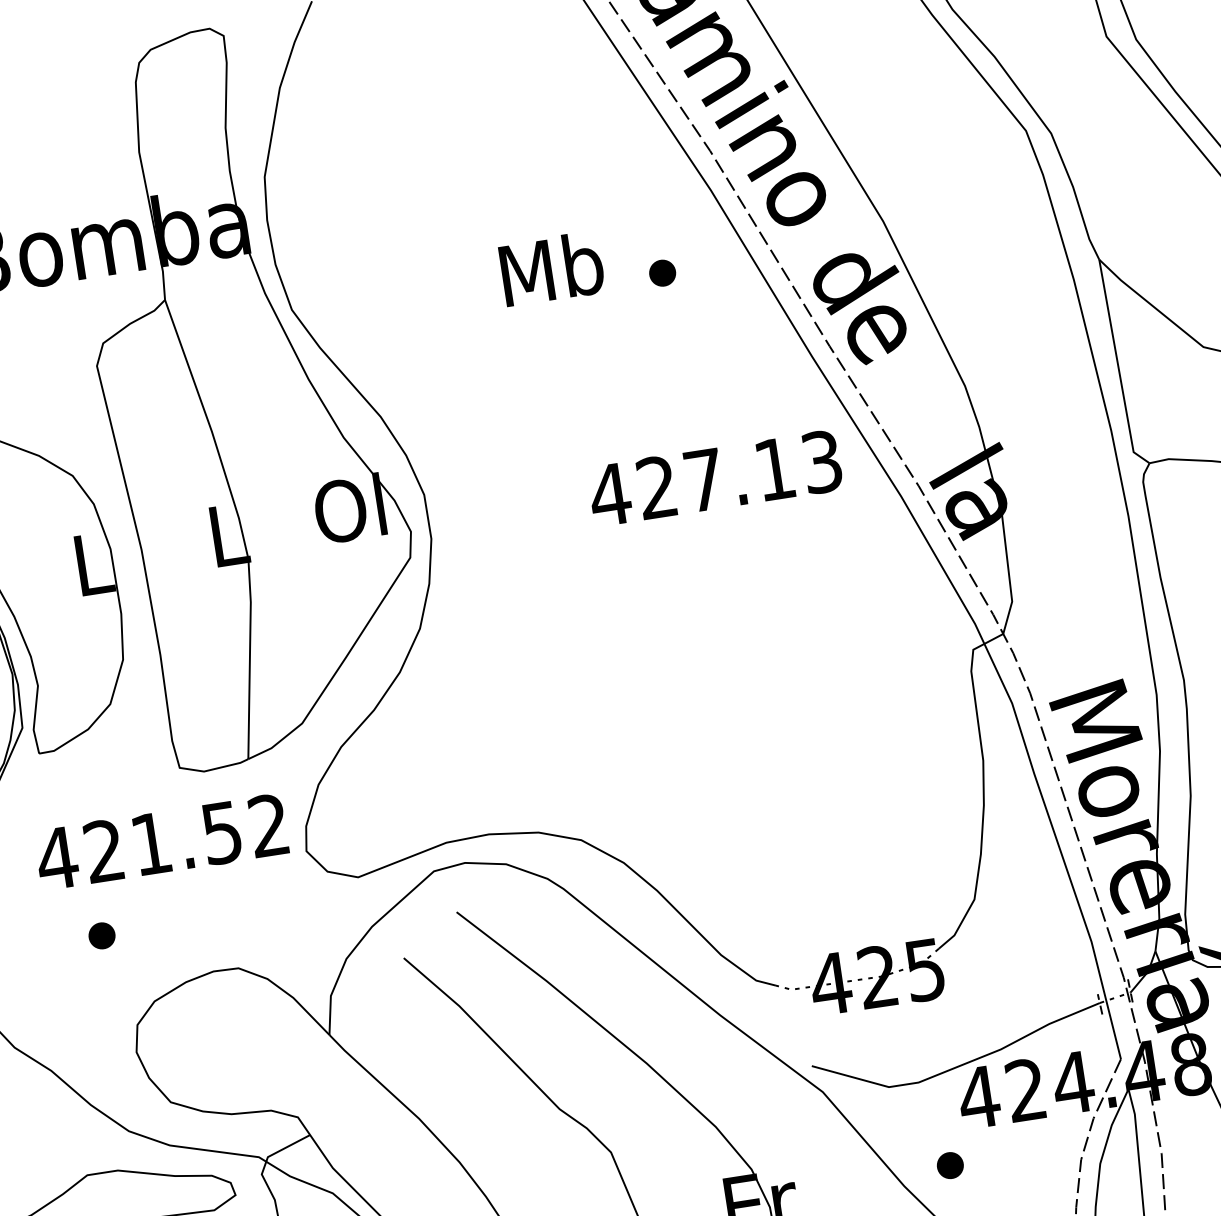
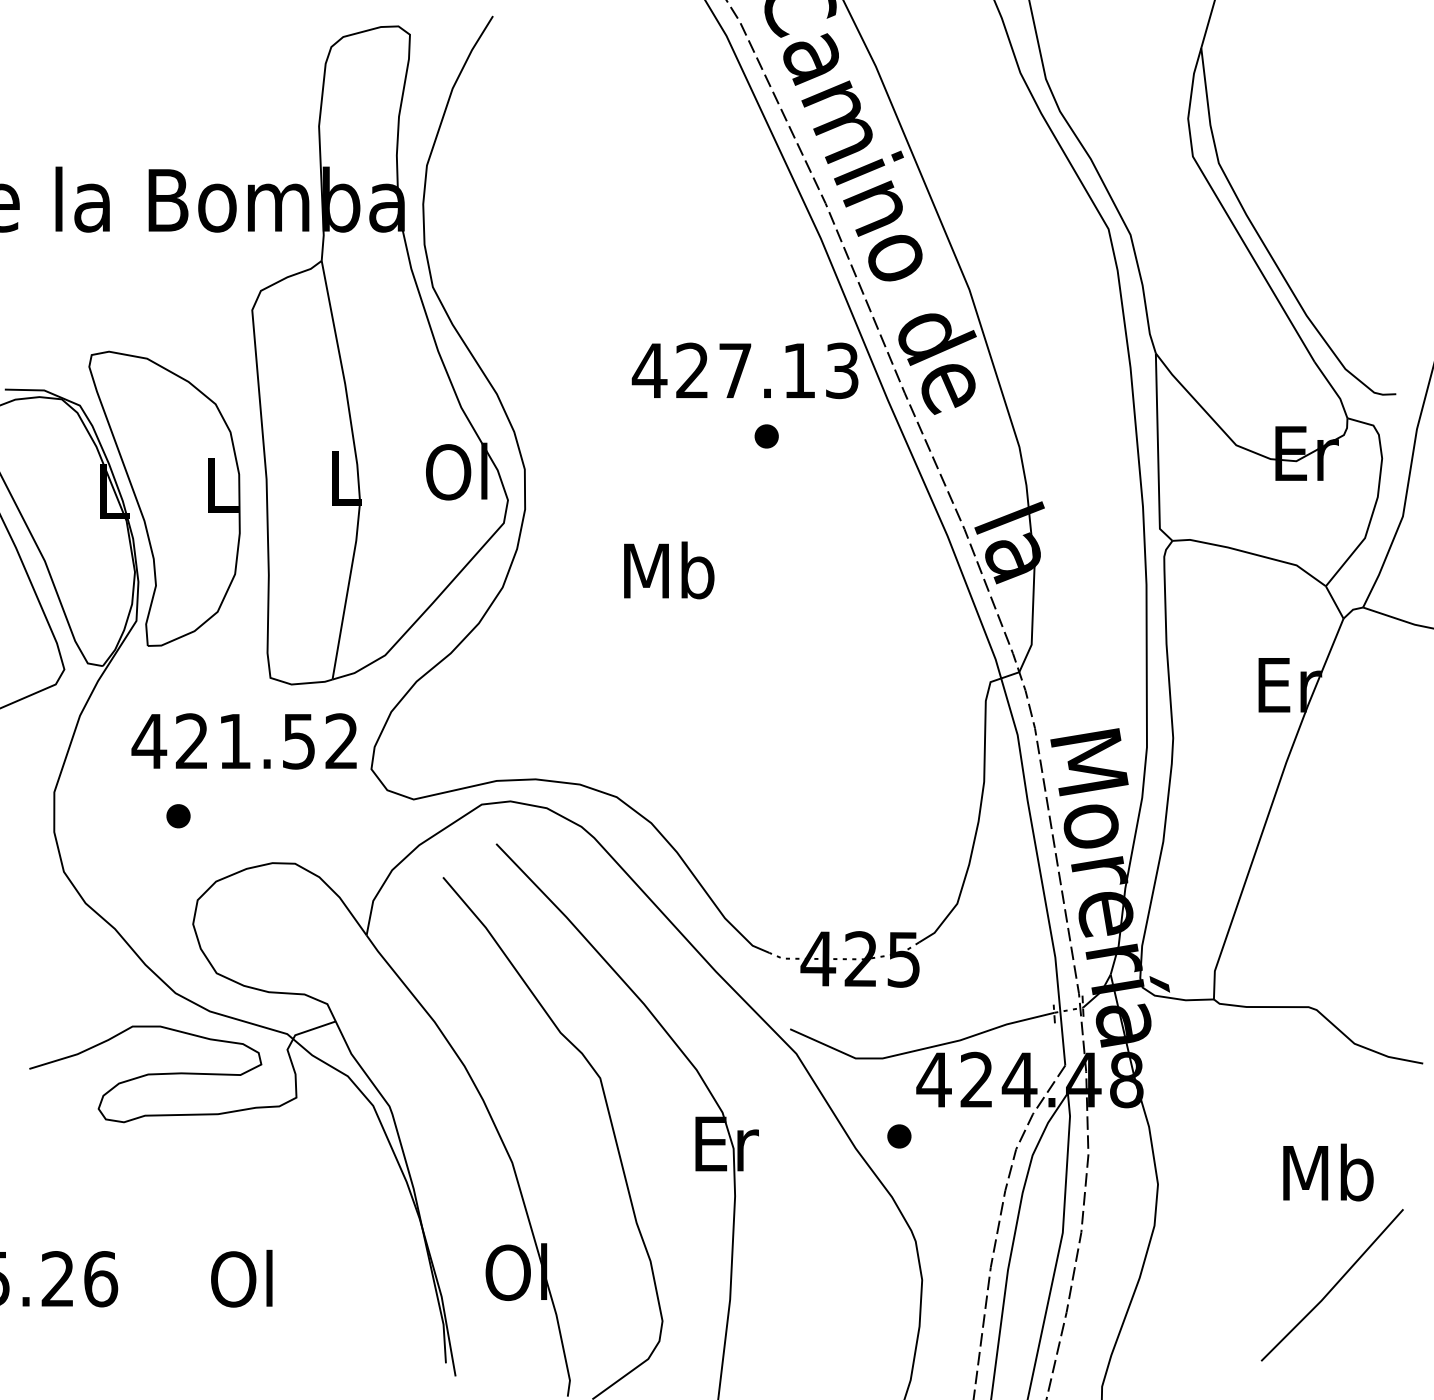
text: (552, 268) -> (669, 570), moved
part: (662, 273) -> (766, 436), moved
text: (714, 478) -> (744, 370), moved

